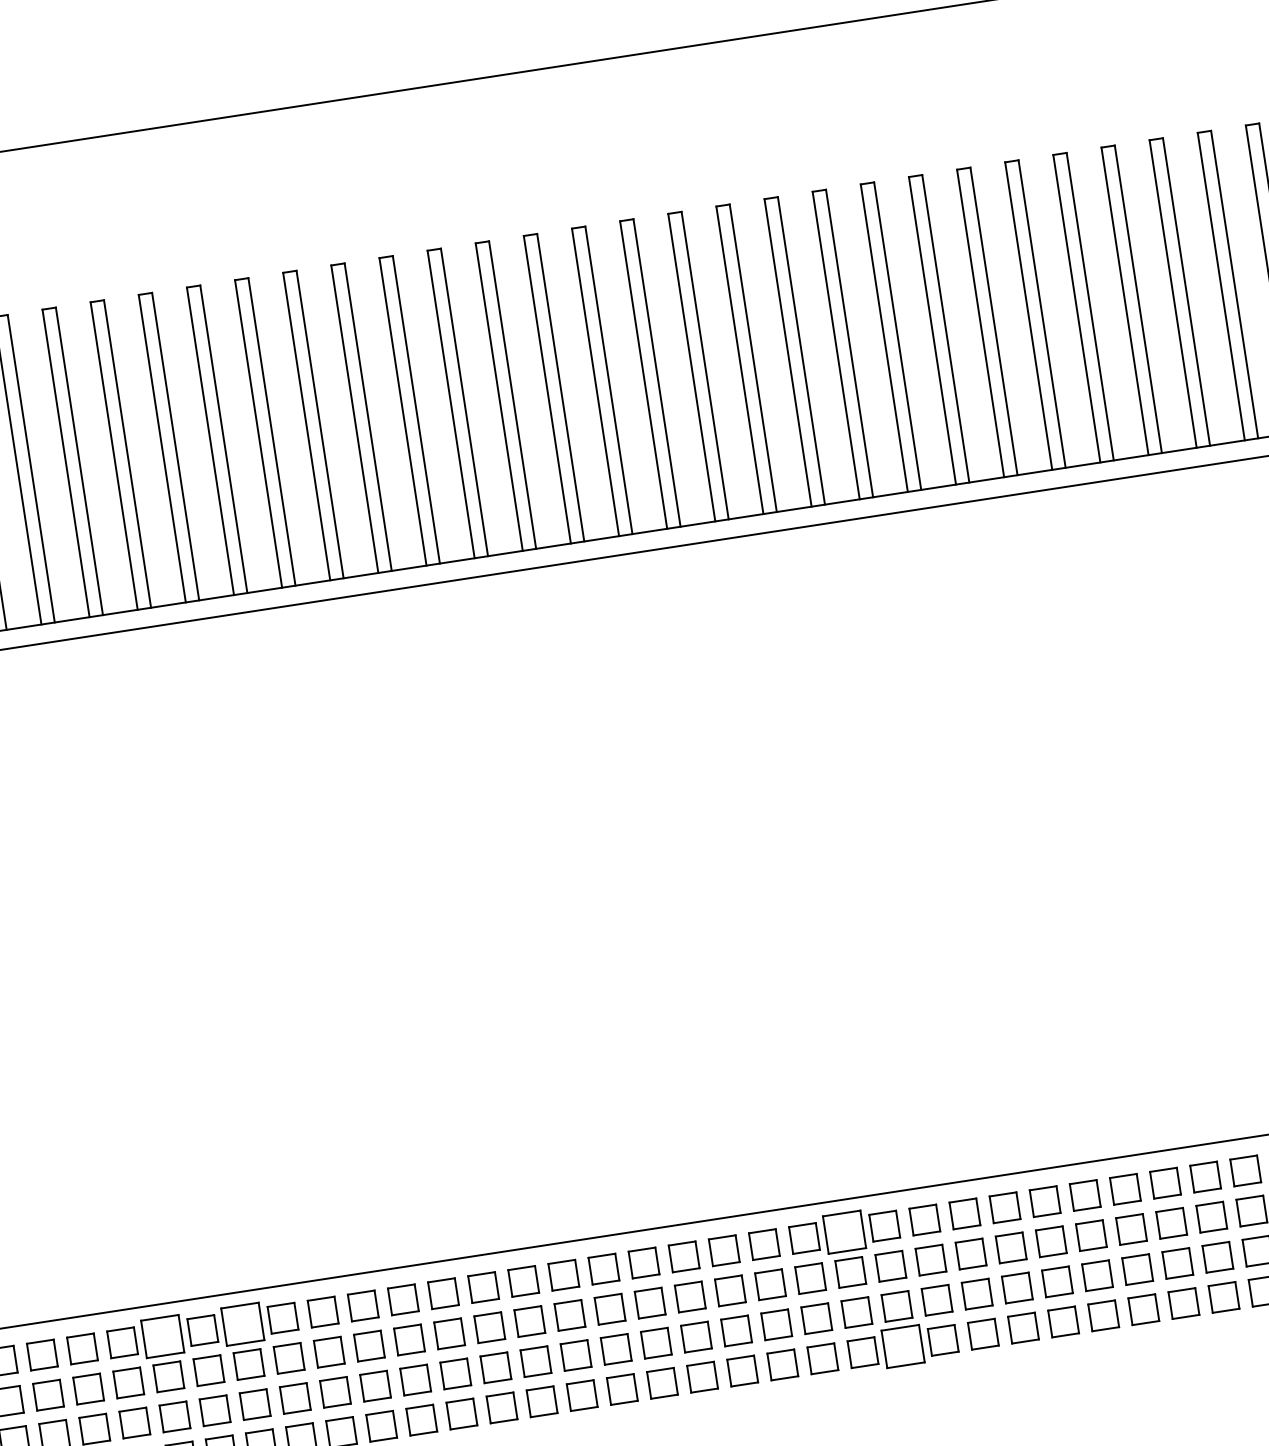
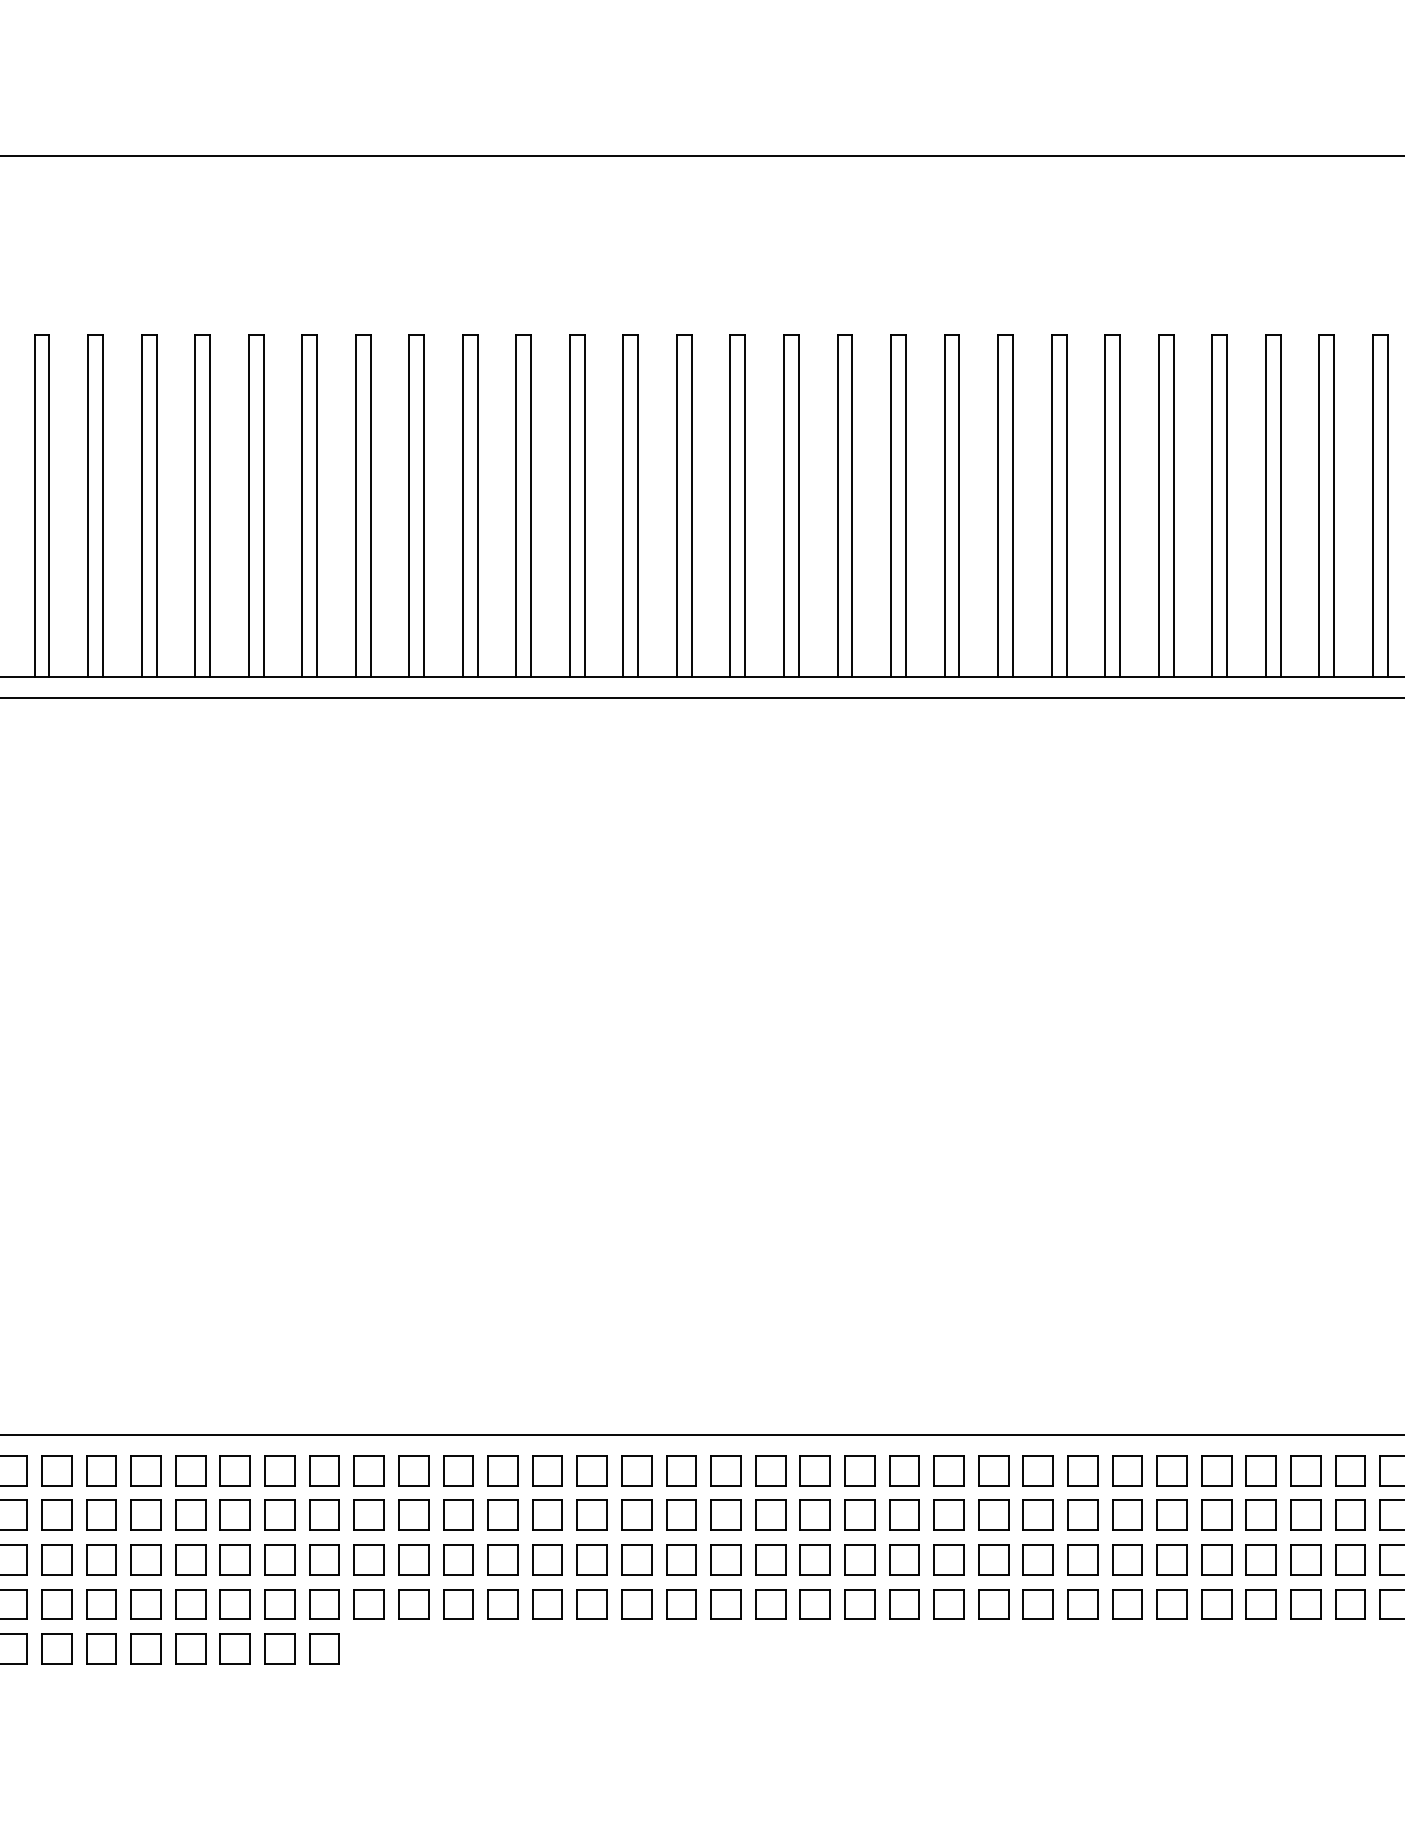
part: (844, 1232) -> (859, 1470), size x0.71
part: (242, 1324) -> (190, 1470), size x0.71
part: (162, 1336) -> (101, 1470), size x0.71
part: (903, 1346) -> (904, 1604), size x0.71

